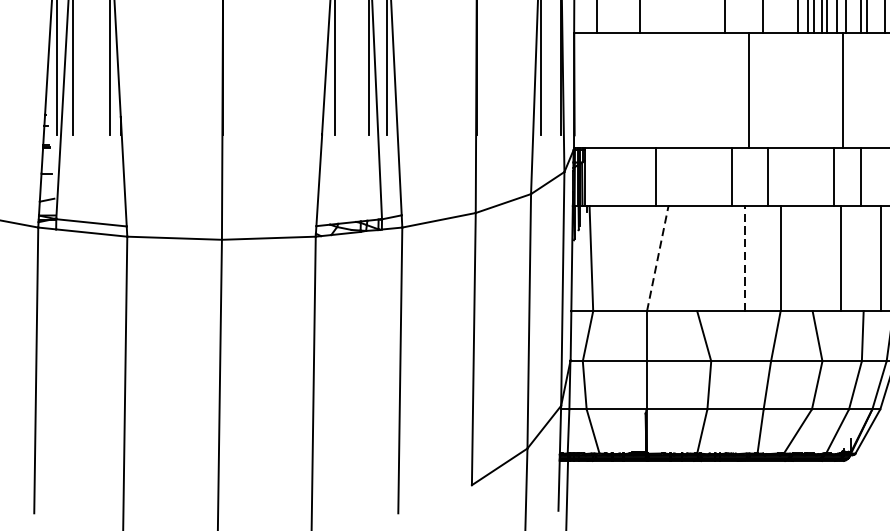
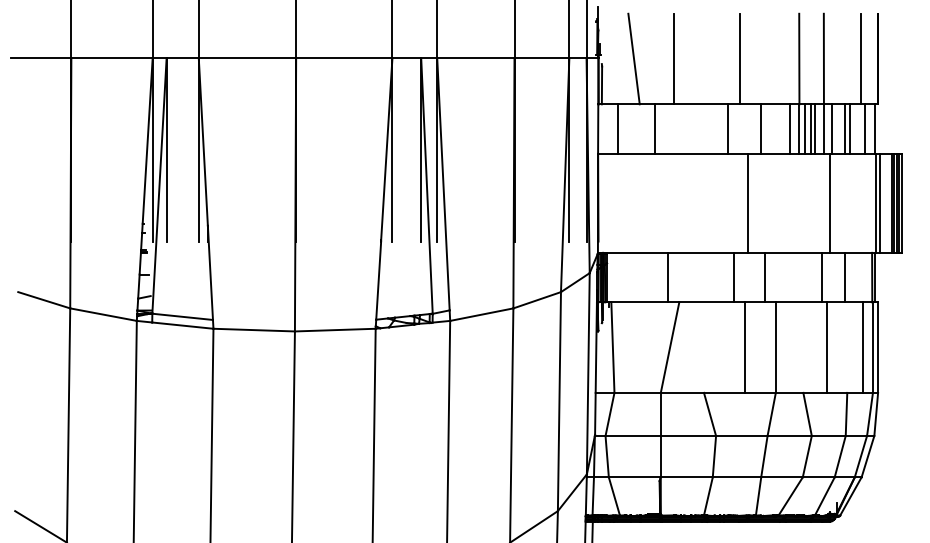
line: (658, 258) -> (670, 347), dashed -> solid
line: (745, 258) -> (745, 347), dashed -> solid

